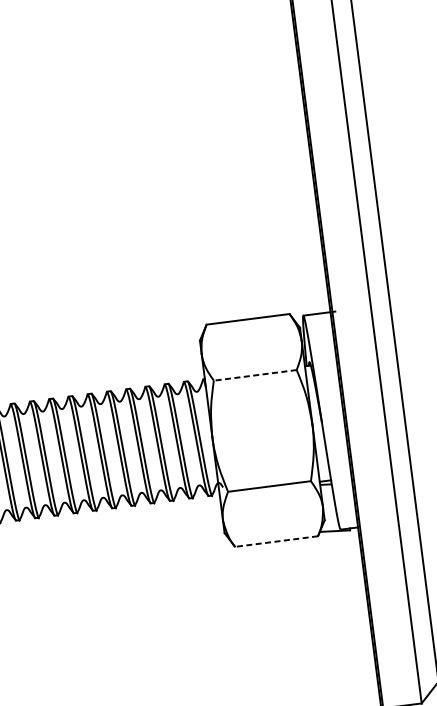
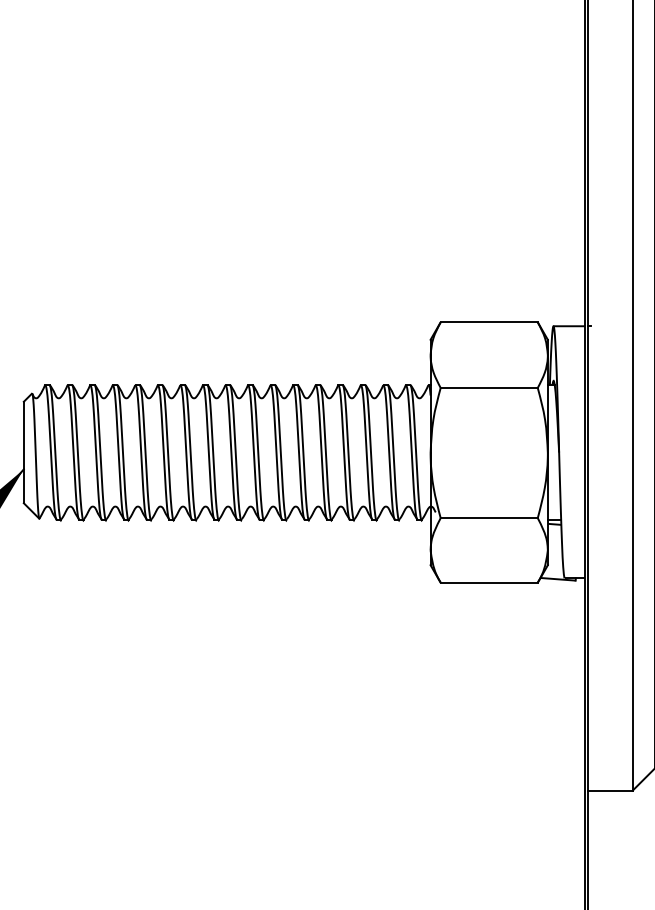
line: (255, 374) -> (489, 387), dashed -> solid
line: (276, 541) -> (489, 582), dashed -> solid

